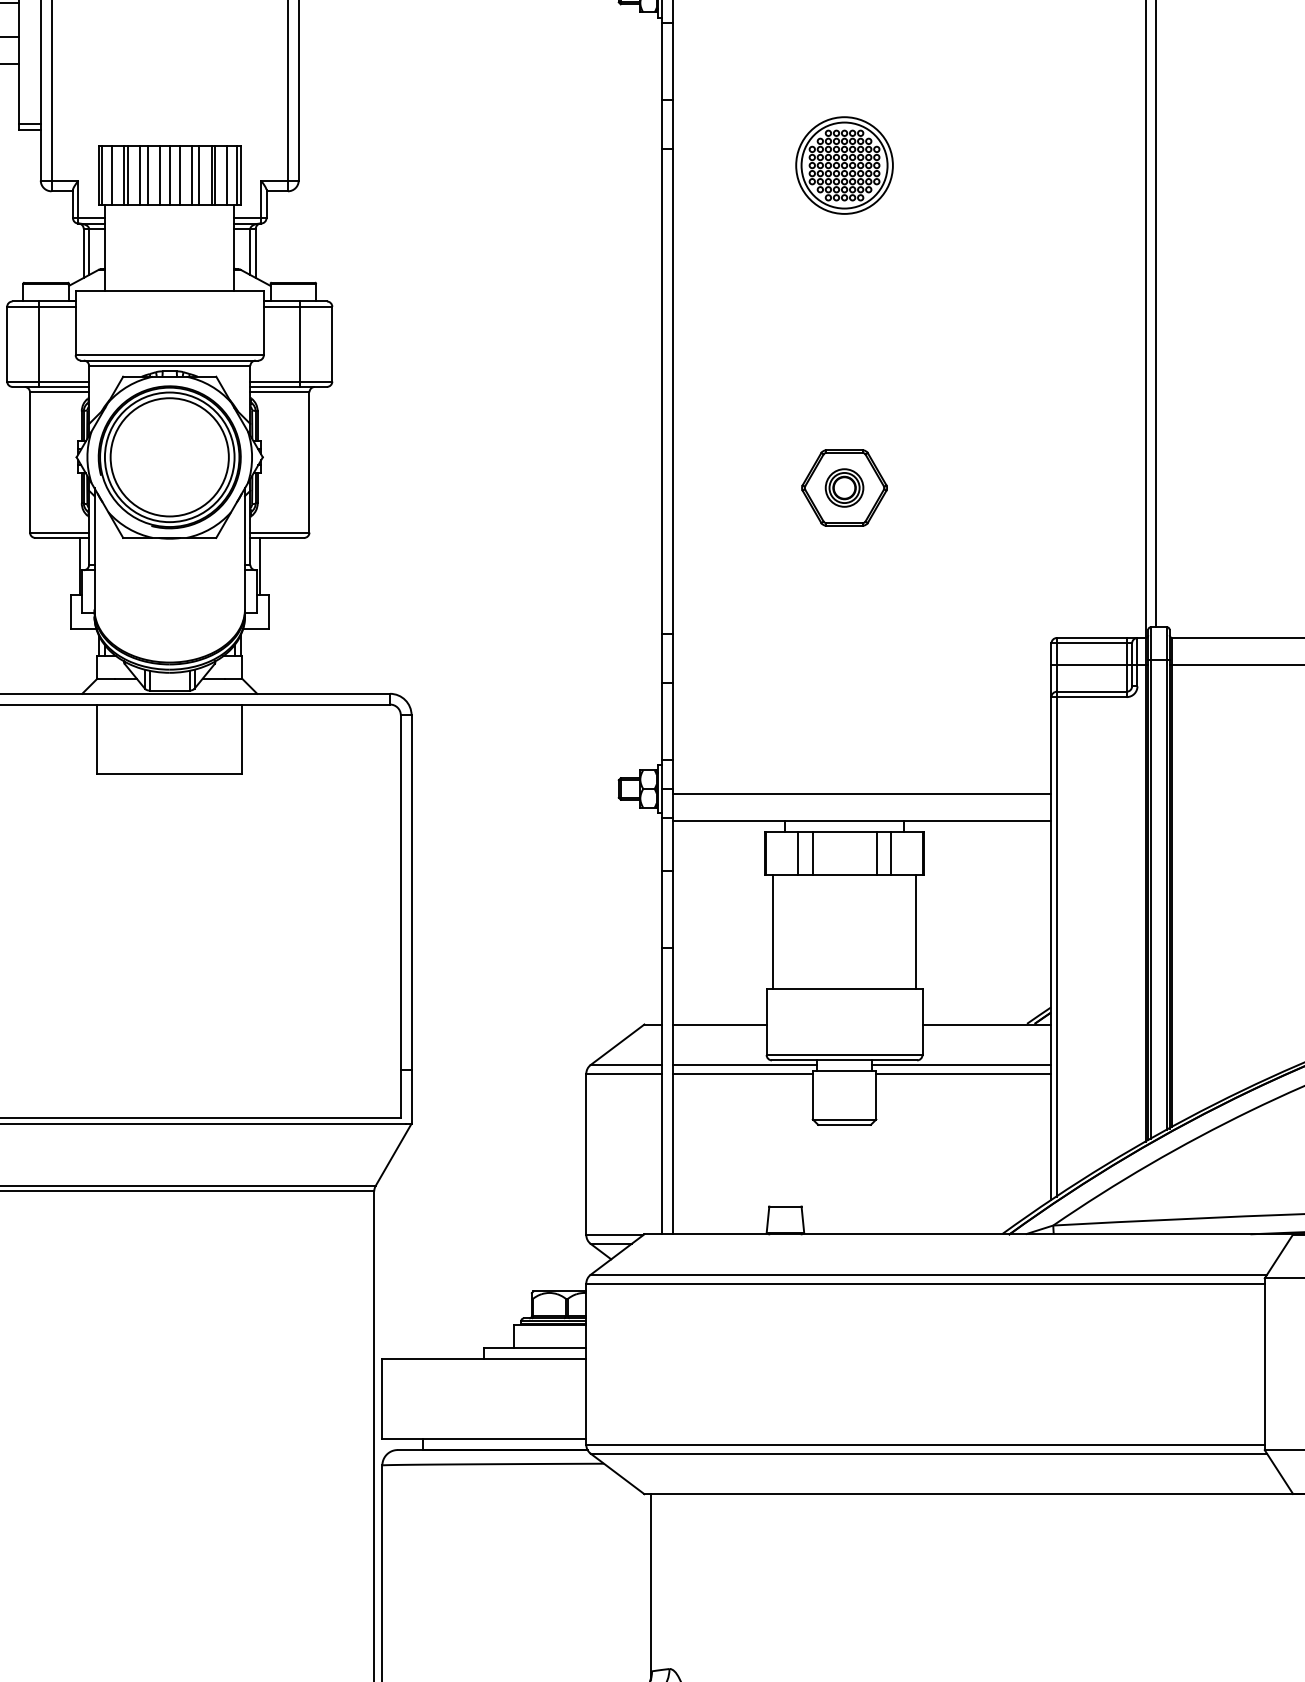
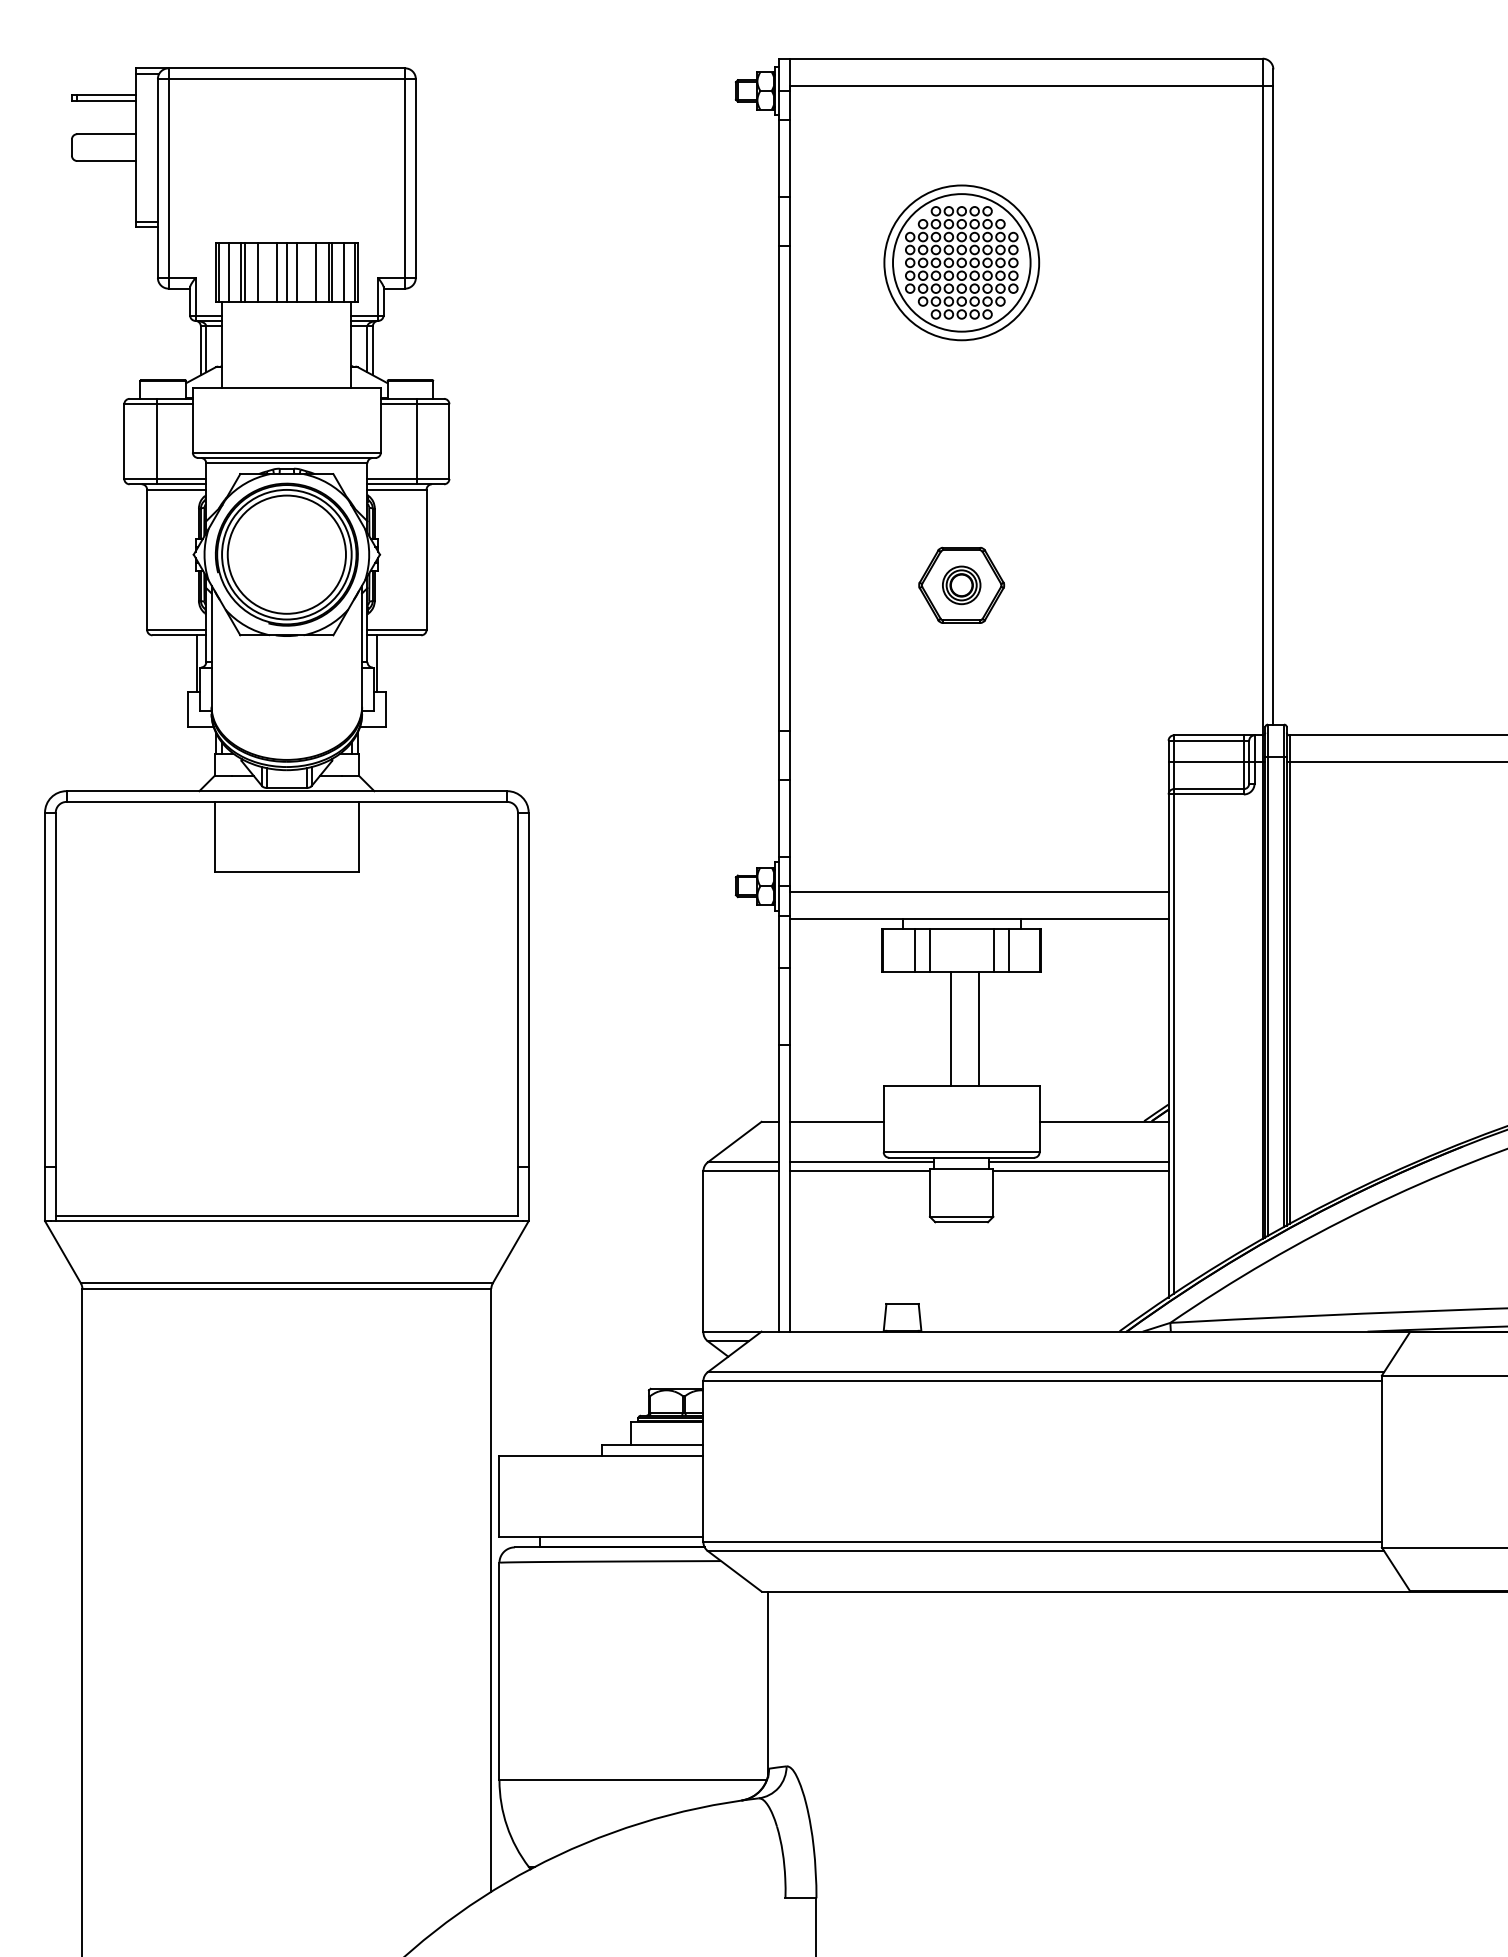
part: (844, 165) -> (961, 262), size x1.6
line: (147, 175) -> (264, 272), removed
line: (191, 175) -> (308, 272), removed
line: (773, 932) -> (979, 1029), moved
line: (915, 932) -> (950, 1029), moved

